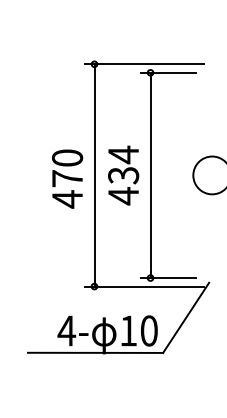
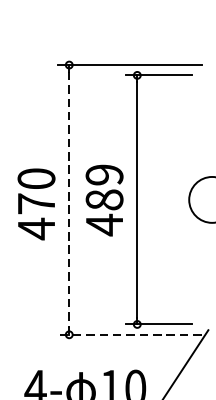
text: (123, 164) -> (104, 186), 434 -> 489
line: (94, 175) -> (69, 199), solid -> dashed
line: (143, 286) -> (128, 334), solid -> dashed

